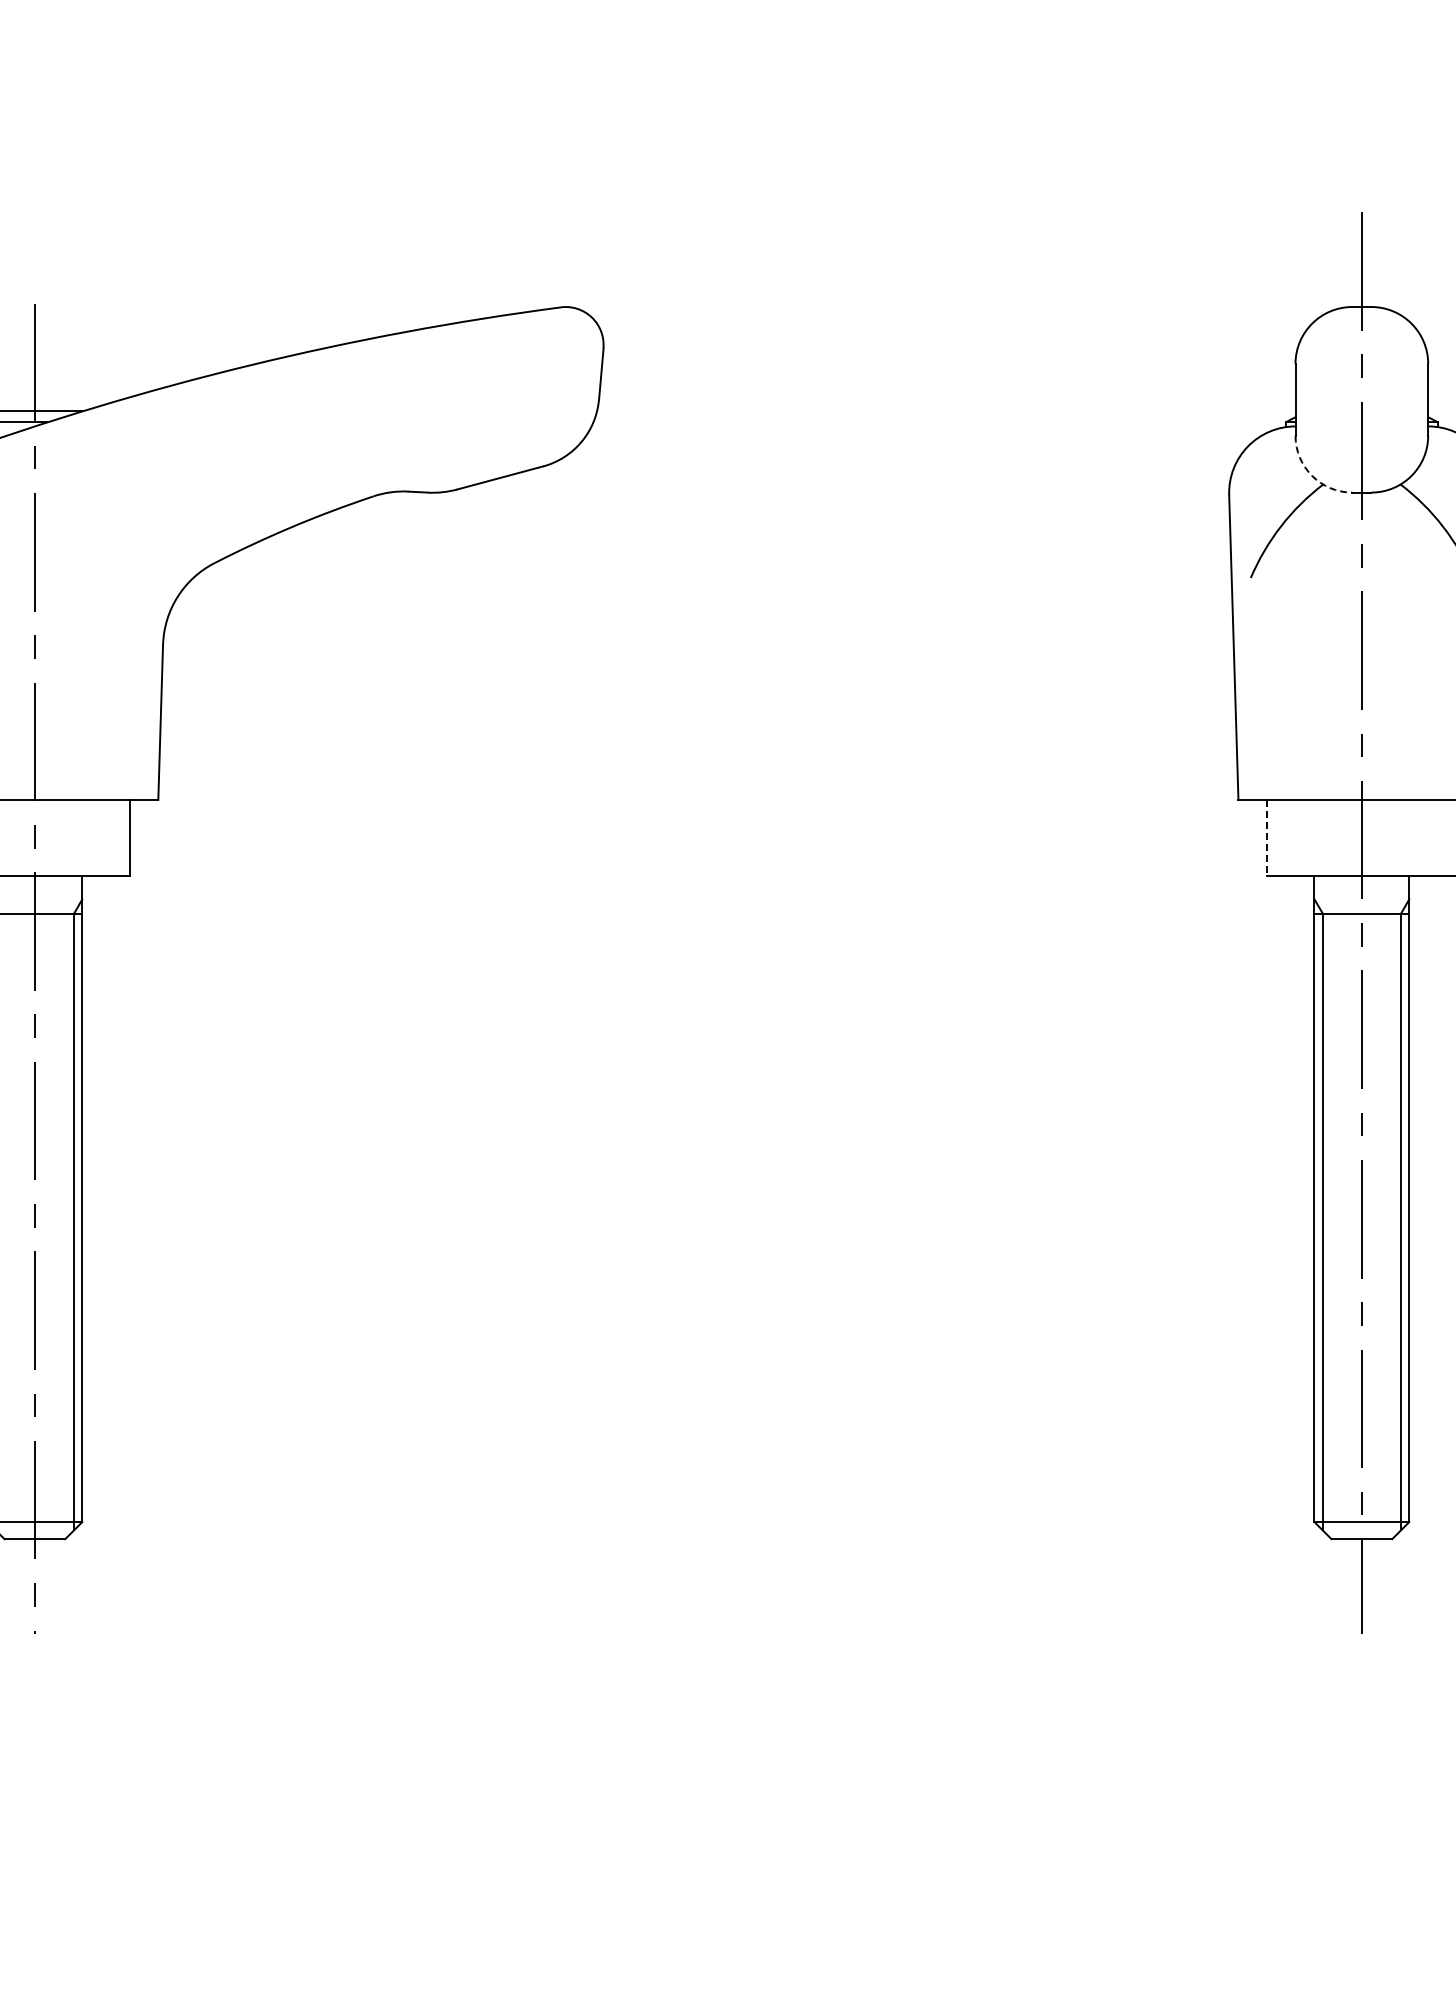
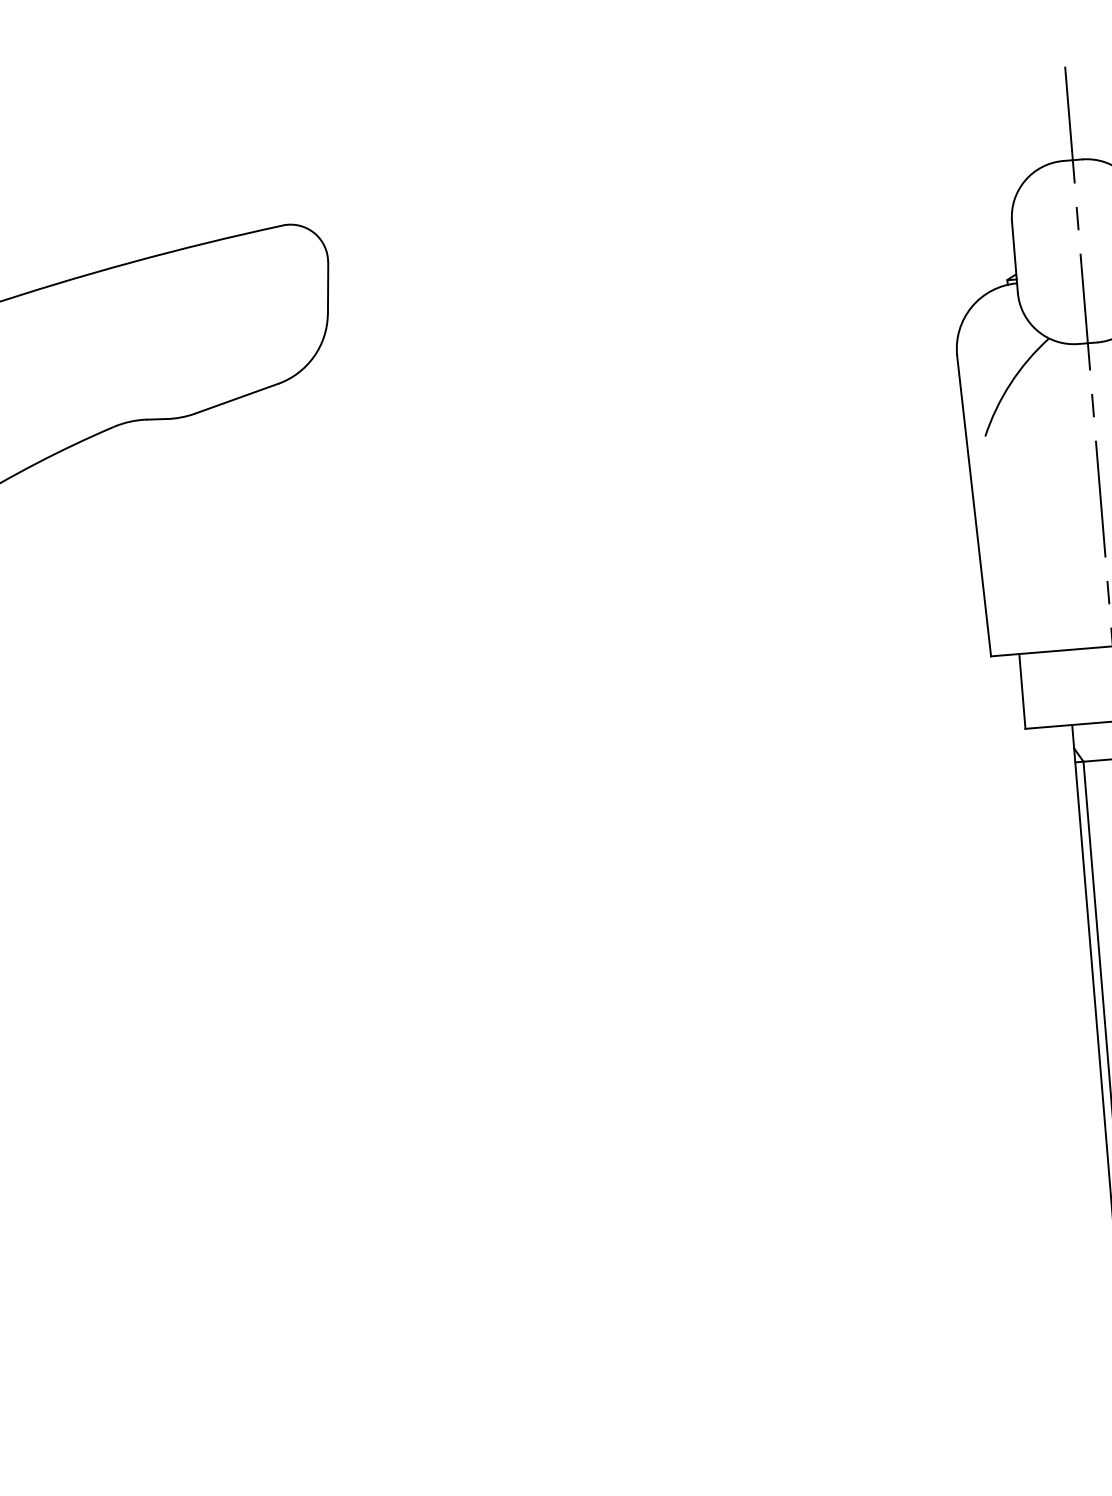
arc: (1312, 475) -> (1037, 330), dashed -> solid
line: (1267, 837) -> (1022, 691), dashed -> solid

